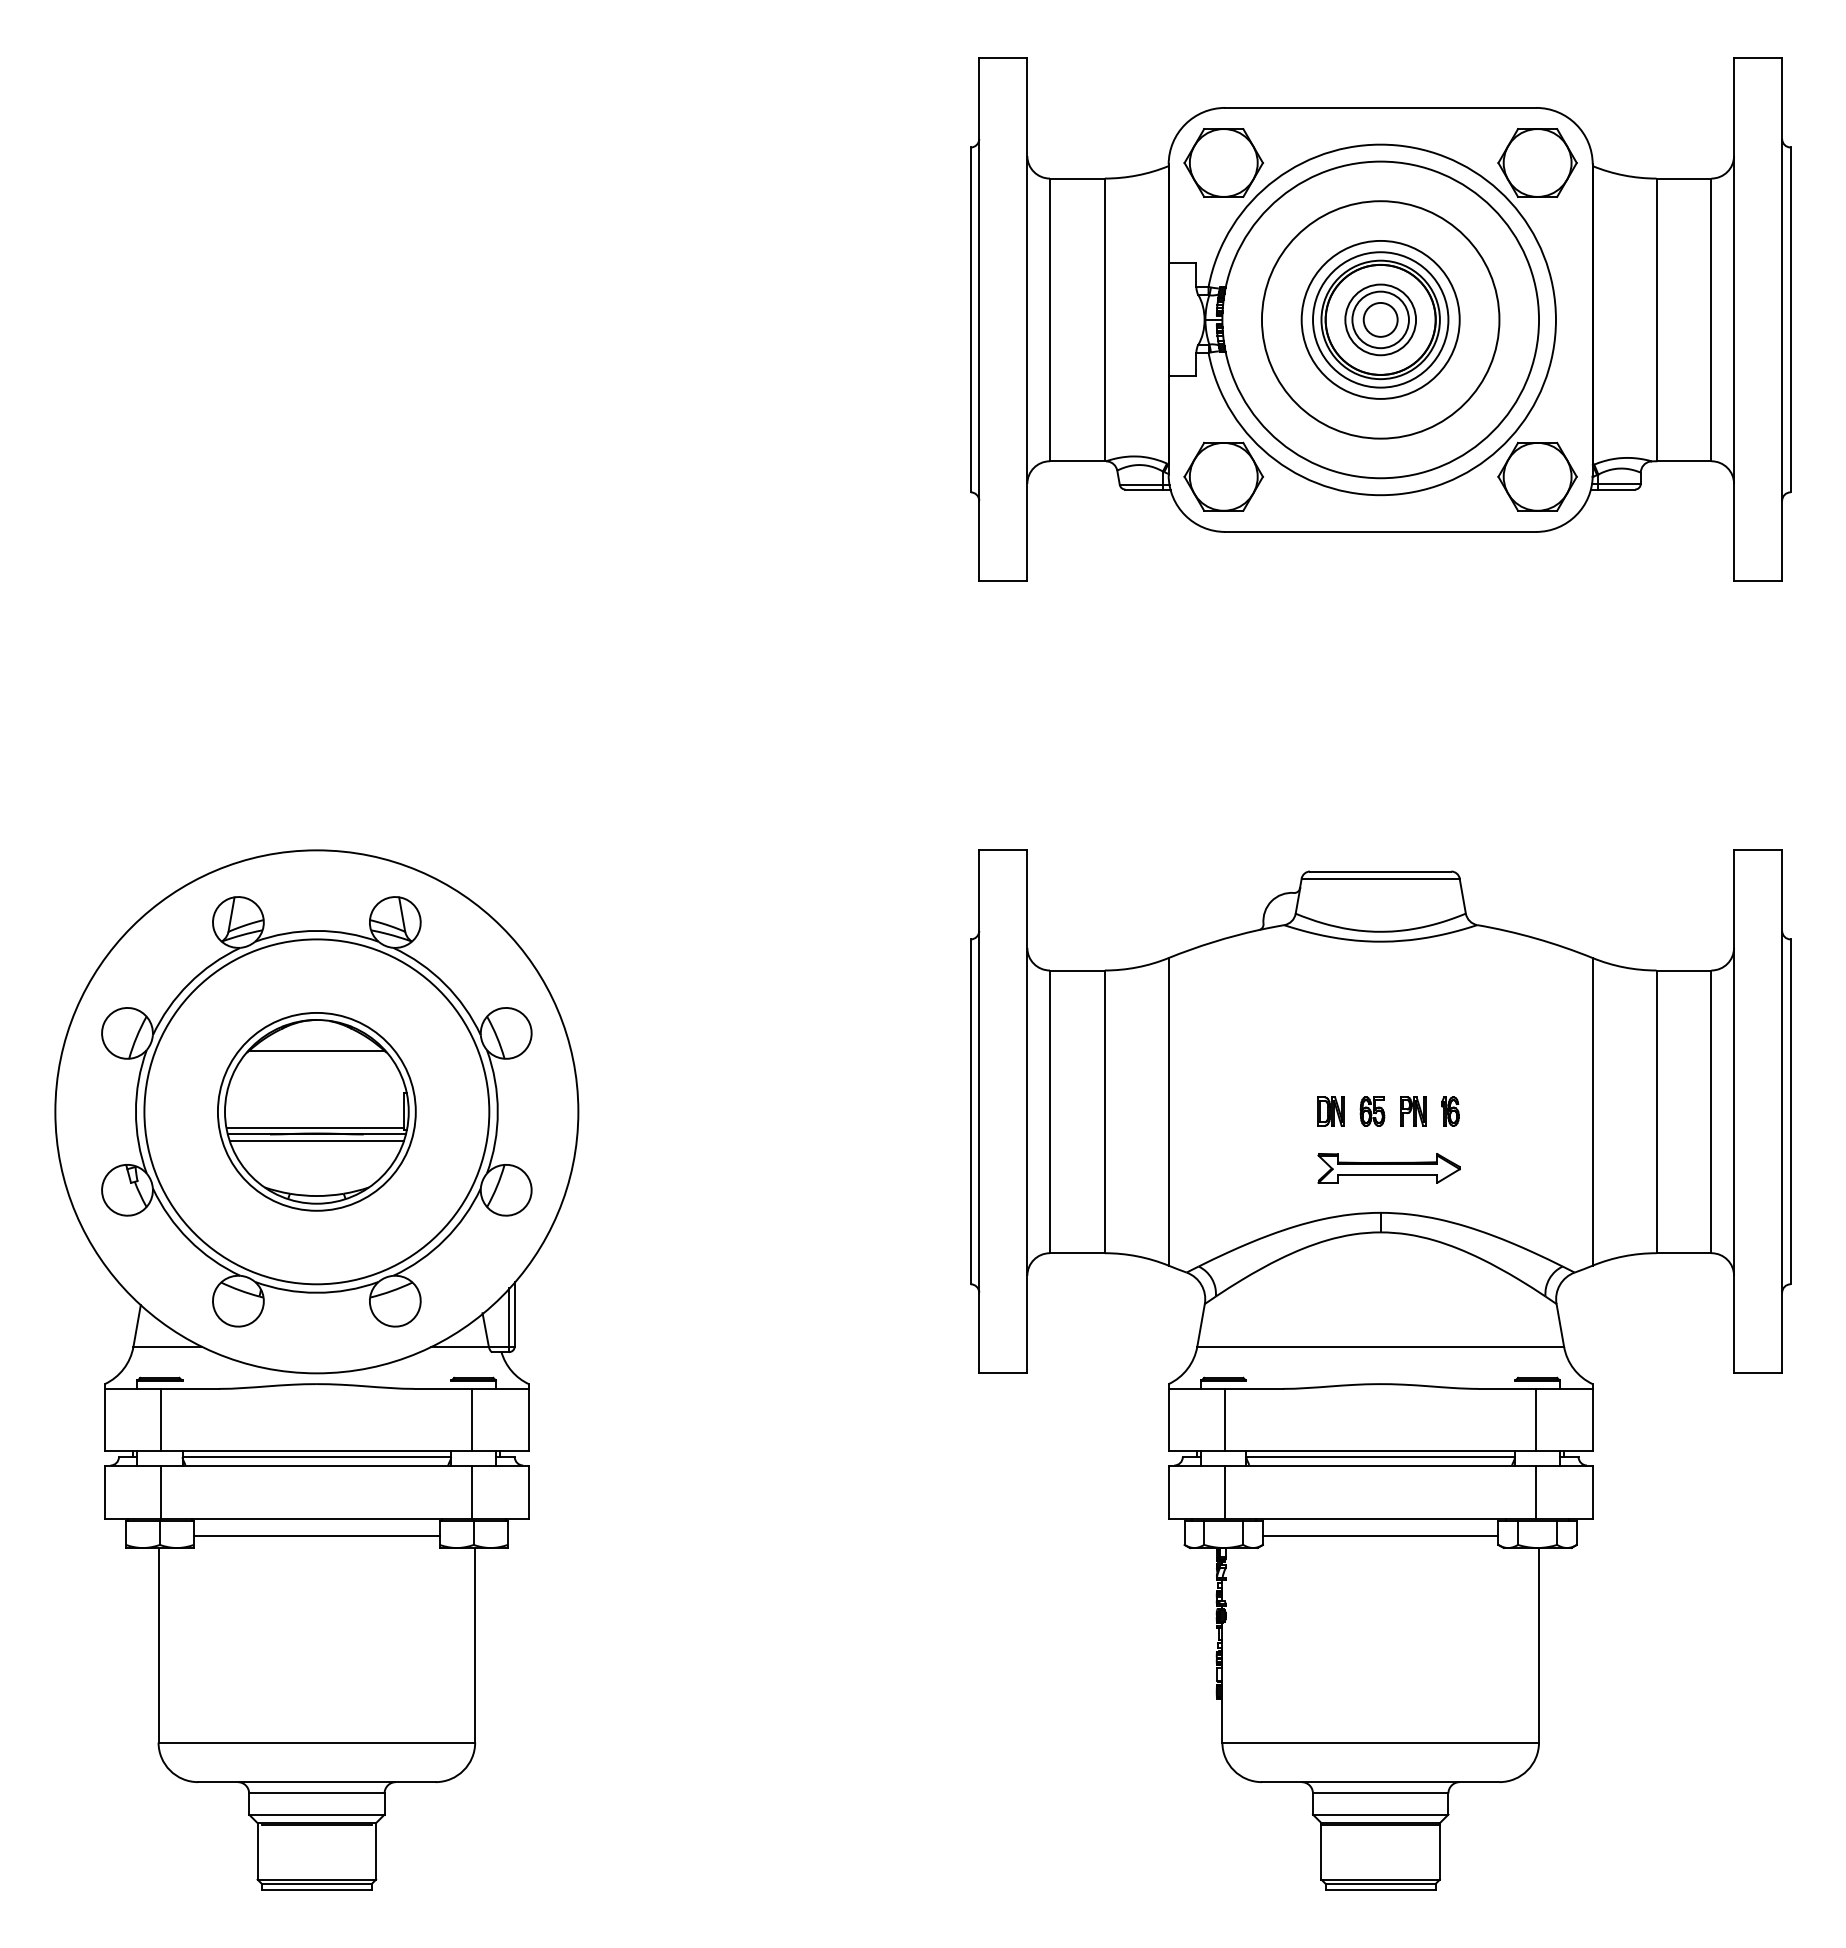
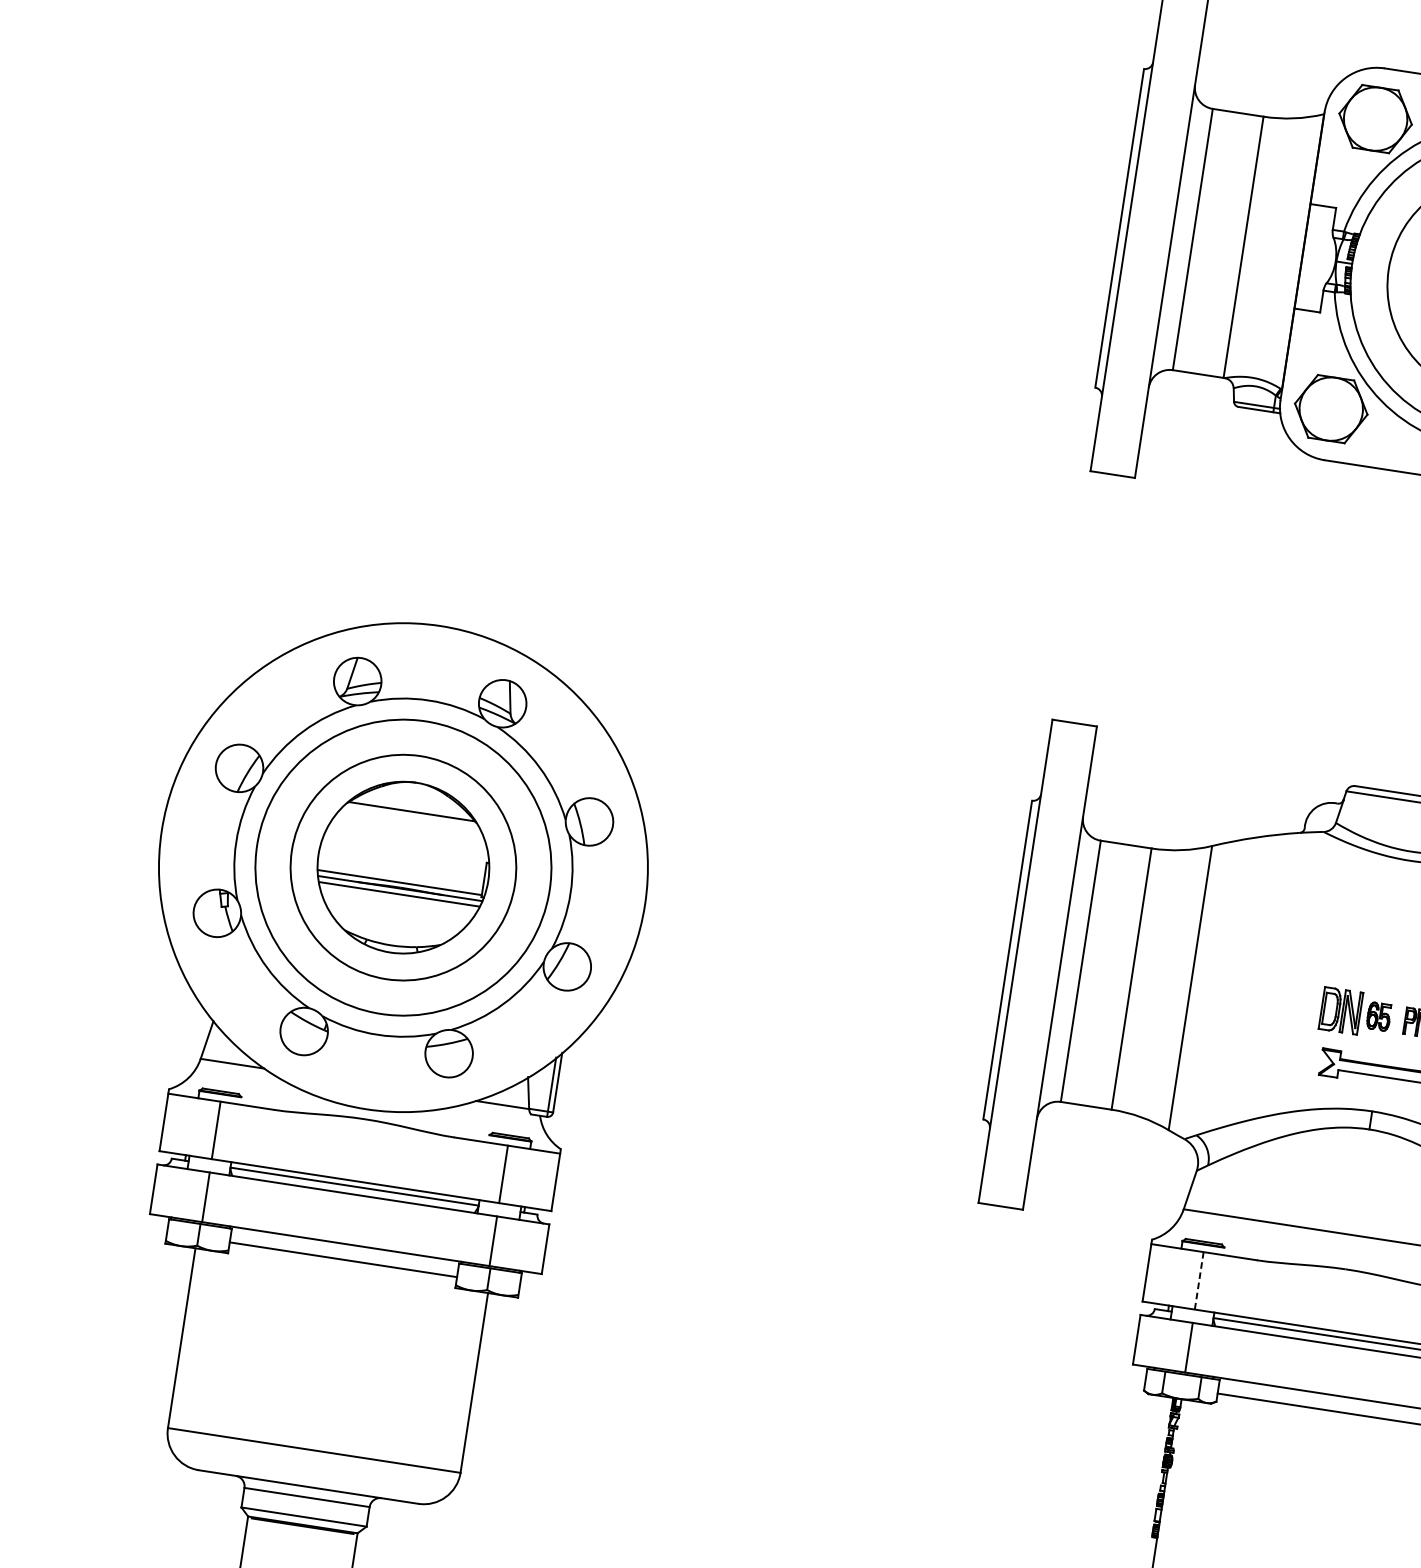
circle: (316, 1111) -> (403, 867), size x0.7
circle: (316, 1111) -> (403, 867), size x1.6
part: (1330, 1111) -> (1340, 1010), size x1.6
line: (1225, 1420) -> (1199, 1281), solid -> dashed

